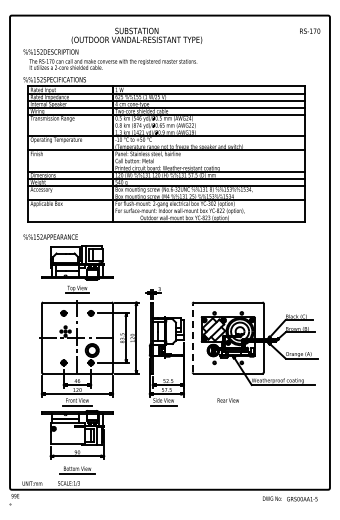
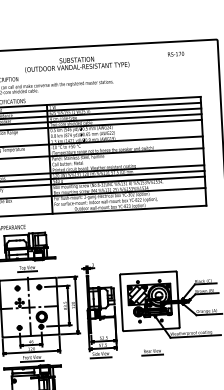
text: (310, 30) -> (176, 53), moved
text: (136, 35) -> (76, 63), moved
line: (192, 337) -> (121, 302), dashed -> solid
line: (228, 405) -> (152, 355), added

